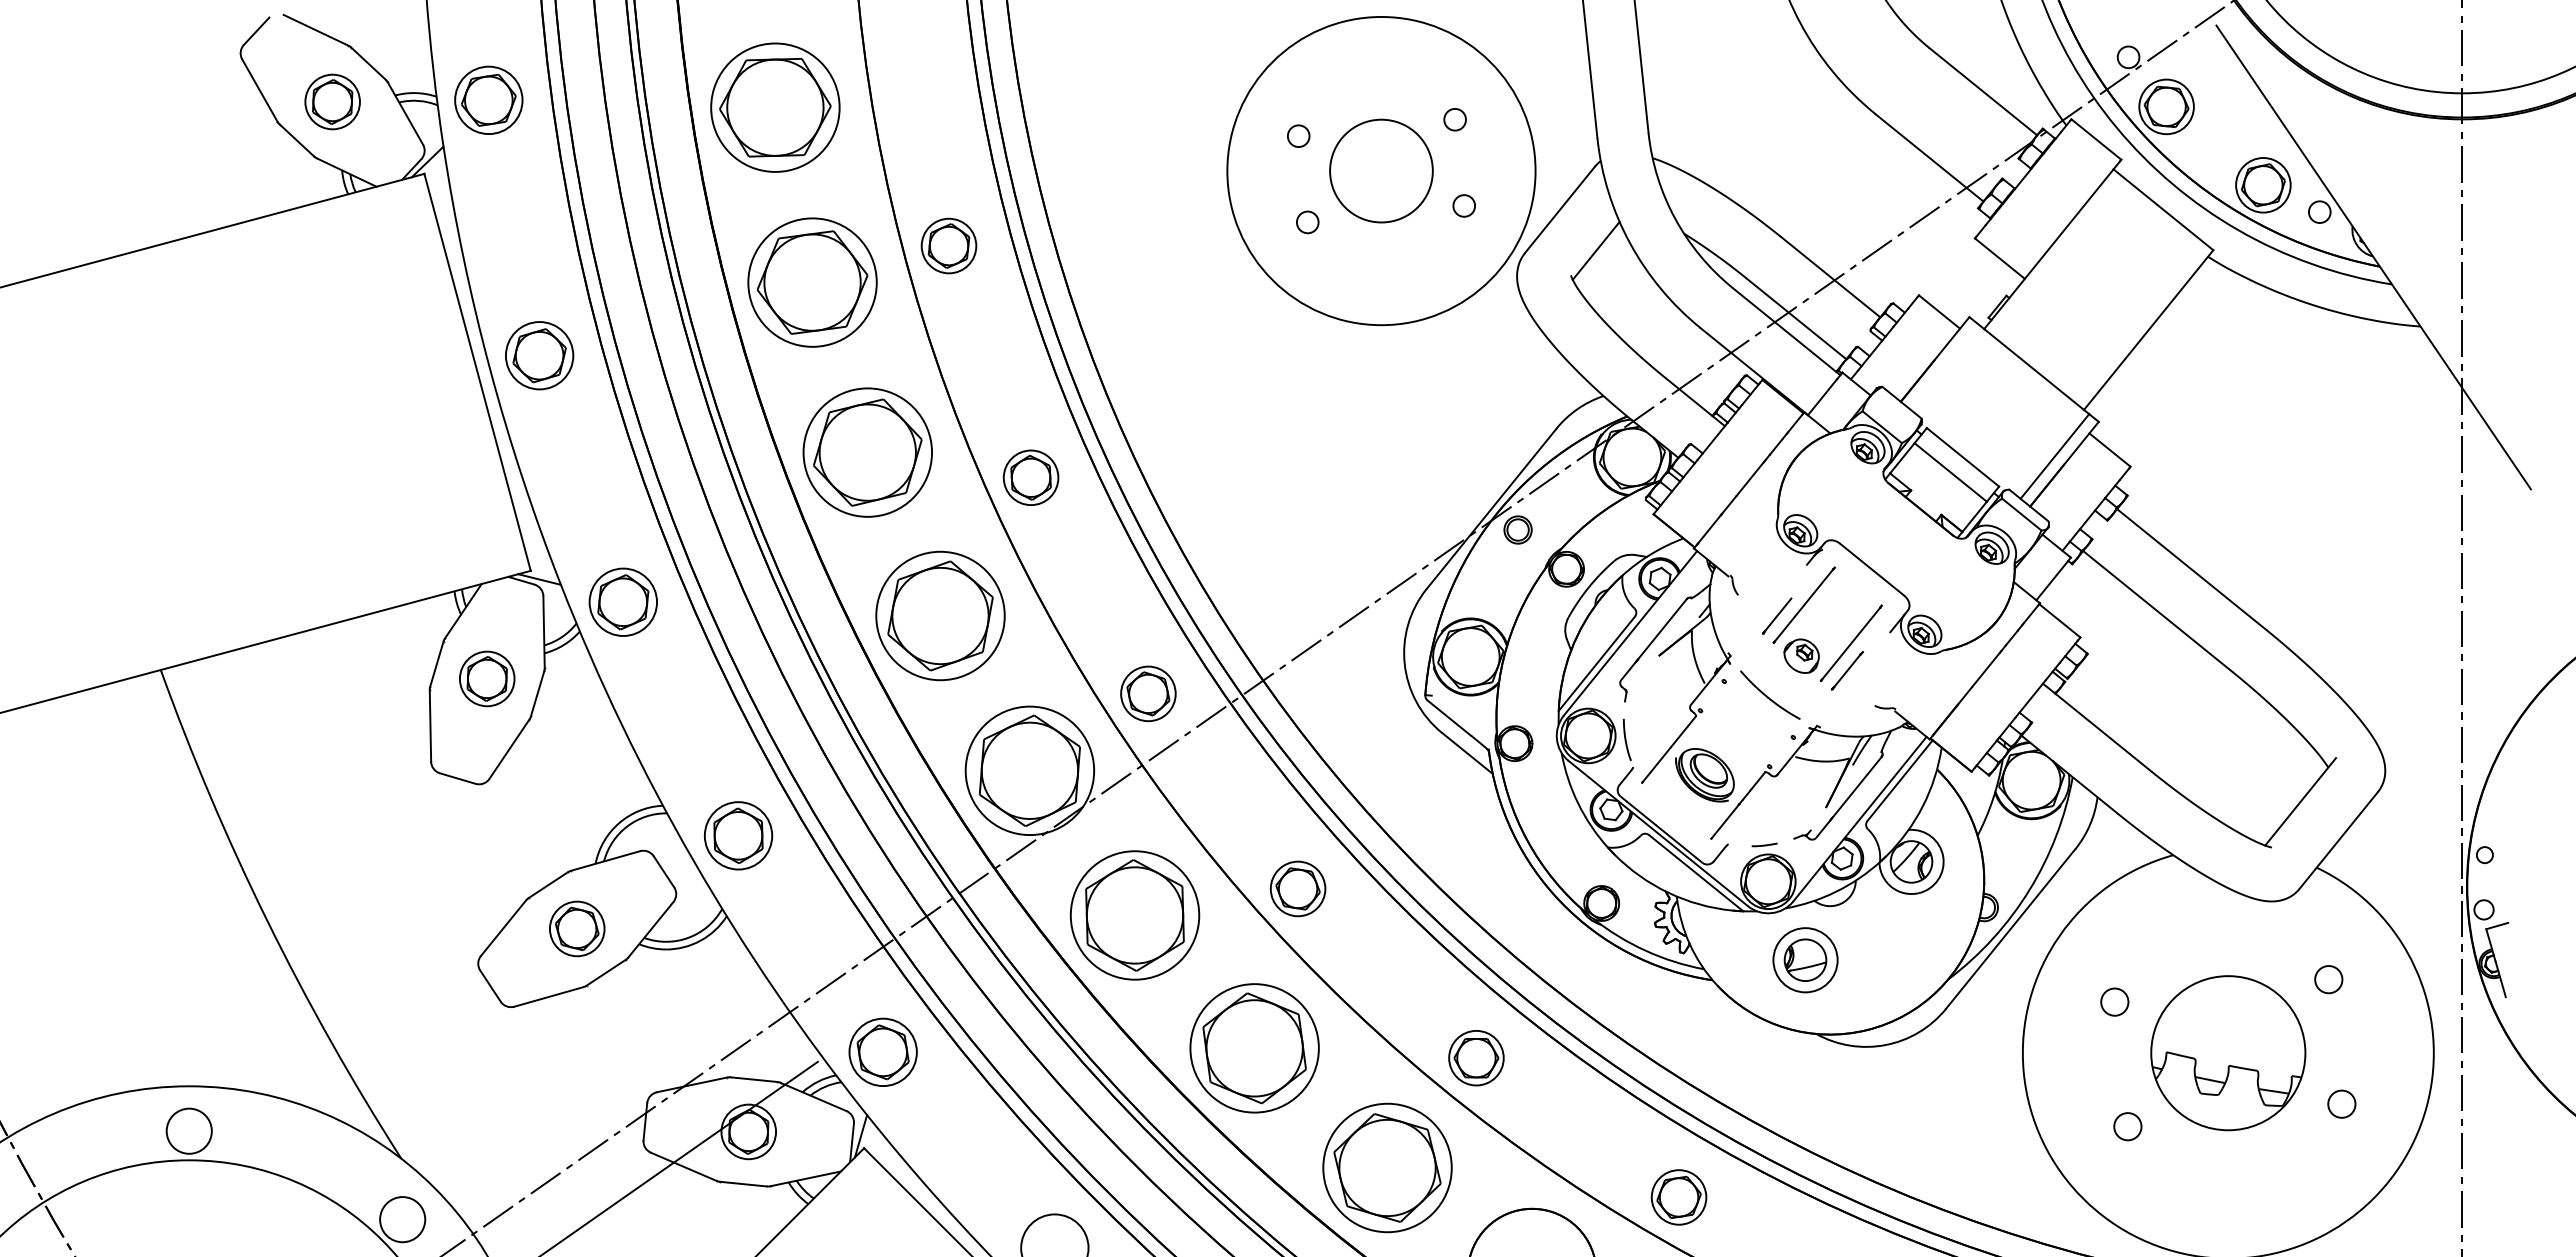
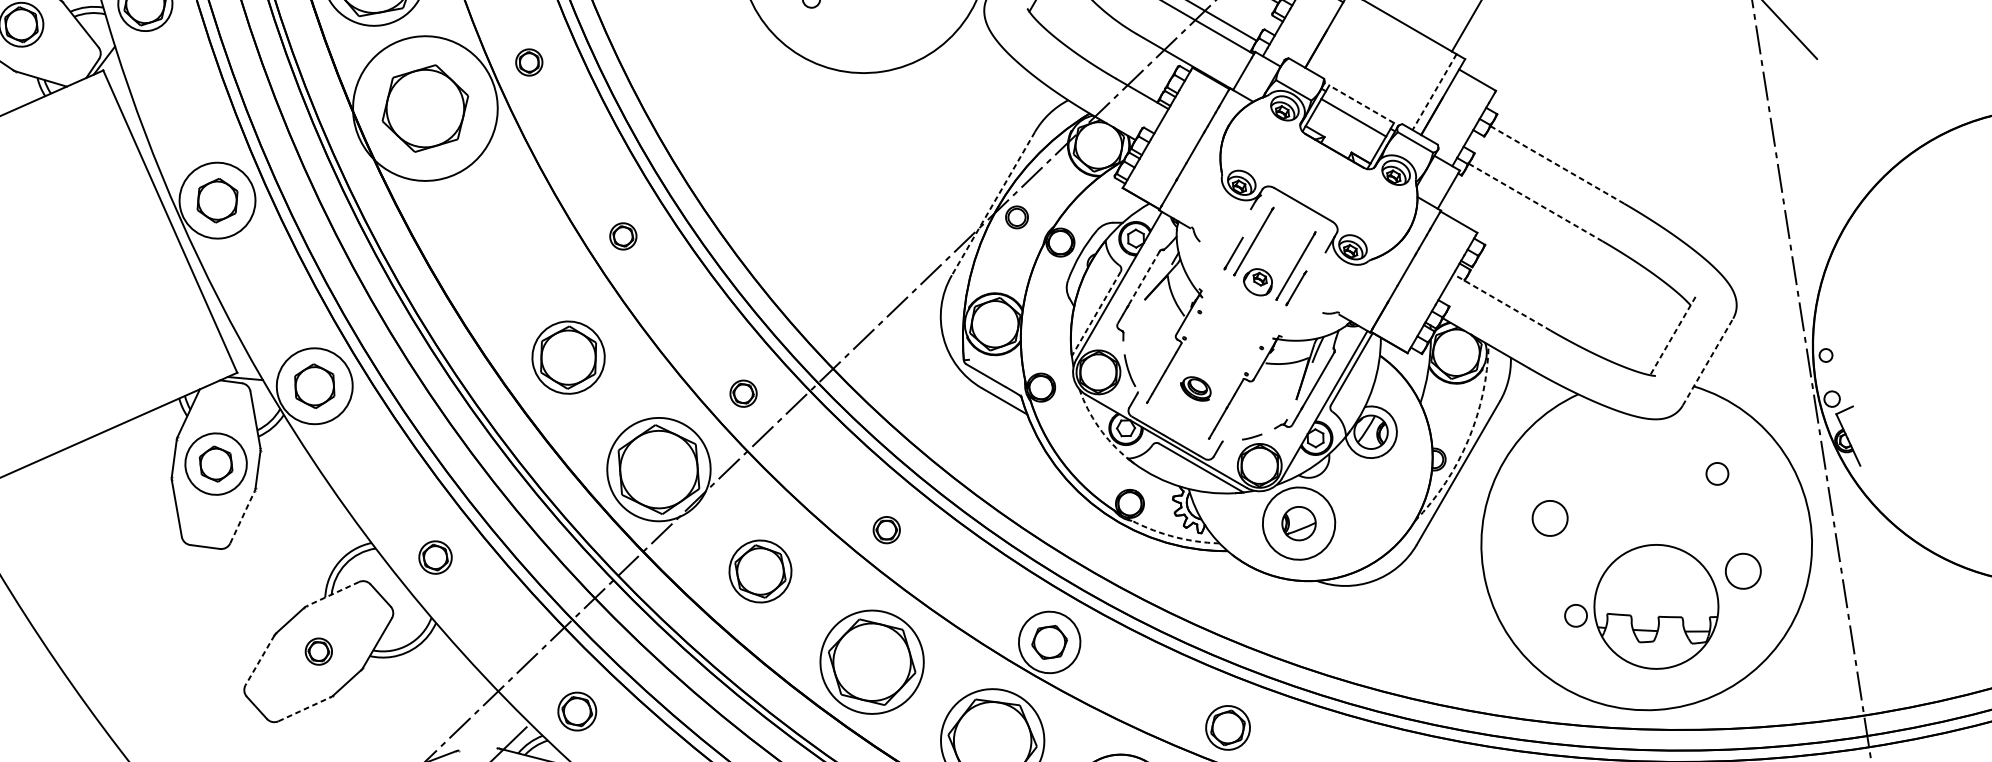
part: (948, 245) -> (528, 62), size x0.6
circle: (812, 282) -> (425, 108), size x1.4
circle: (539, 355) -> (217, 200), size x1.4
part: (867, 452) -> (490, 236), removed
line: (2054, 456) -> (1434, 92), solid -> dashed
line: (1962, 457) -> (1361, 104), solid -> dashed
part: (1030, 477) -> (622, 236), size x0.6
line: (1491, 508) -> (993, 203), solid -> dashed
line: (2191, 569) -> (1557, 164), solid -> dashed
circle: (623, 601) -> (314, 385), size x1.4
line: (2157, 611) -> (1535, 202), solid -> dashed
part: (940, 615) -> (568, 357), size x0.7
line: (1661, 630) -> (1143, 279), solid -> dashed
line: (1596, 663) -> (1095, 313), solid -> dashed
circle: (486, 678) -> (215, 463), size x1.4
part: (1148, 693) -> (743, 393), size x0.6
part: (1770, 694) -> (1238, 316), removed
line: (2097, 727) -> (1502, 302), solid -> dashed
line: (509, 749) -> (242, 517), solid -> dashed
part: (1704, 775) -> (1195, 389), size x0.6
line: (2300, 802) -> (1672, 336), solid -> dashed
arc: (1578, 803) -> (1099, 427), solid -> dashed
part: (738, 835) -> (435, 557), size x0.6
line: (2339, 840) -> (1708, 361), solid -> dashed
line: (605, 860) -> (332, 593), solid -> dashed
part: (1297, 888) -> (886, 529), size x0.6
arc: (2029, 890) -> (1468, 440), solid -> dashed
part: (1134, 915) -> (760, 571), size x0.6
line: (503, 928) -> (260, 660), solid -> dashed
part: (577, 928) -> (318, 651), size x0.6
arc: (1645, 950) -> (1170, 535), solid -> dashed
circle: (1805, 960) -> (1299, 523), size x1.4
line: (548, 996) -> (304, 708), solid -> dashed
circle: (2114, 1001) -> (1549, 517), size x1.6
part: (882, 1051) -> (576, 711), size x0.7
part: (2228, 1053) -> (1656, 607), moved
circle: (1476, 1057) -> (1049, 641), size x1.4
line: (753, 1079) -> (477, 749), removed
circle: (2341, 1103) -> (1742, 570), size x1.6

